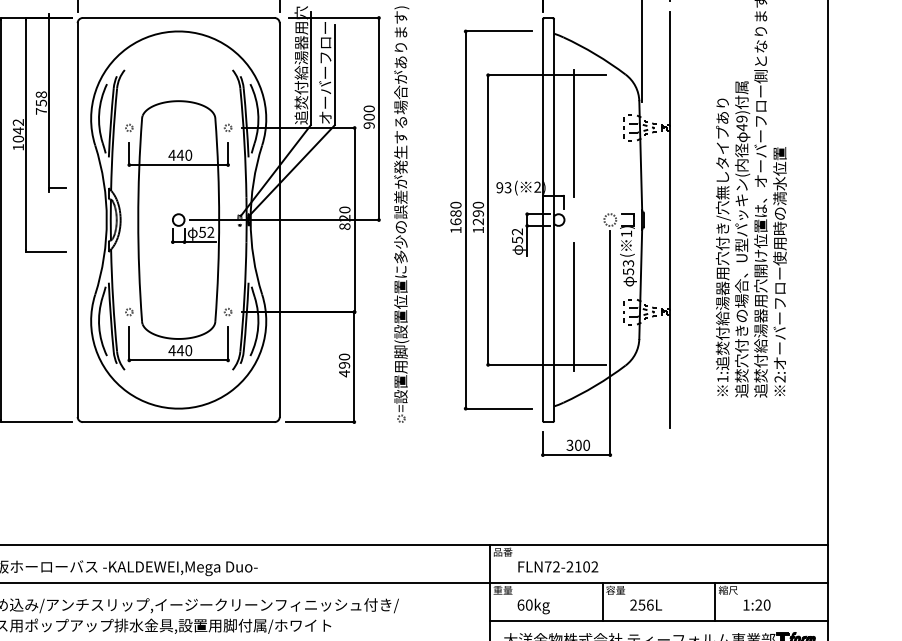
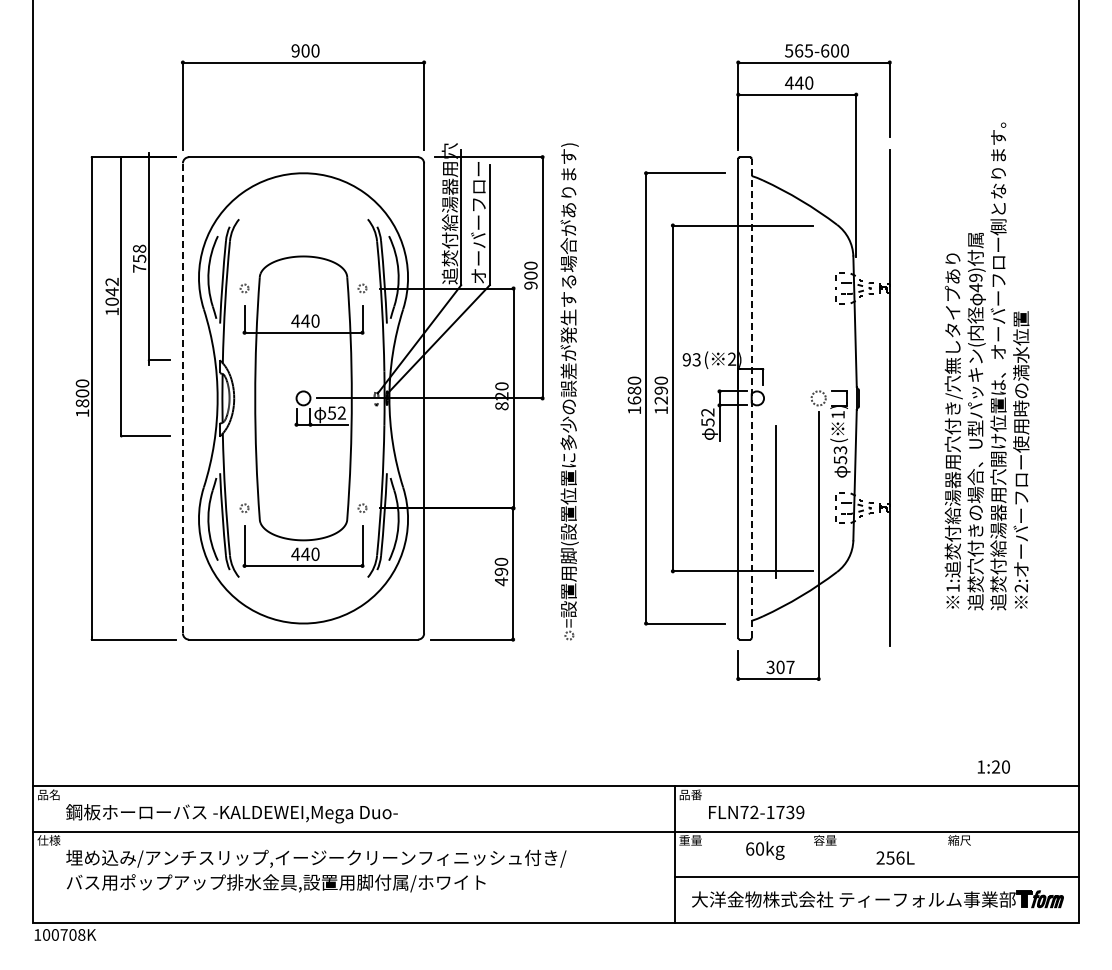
line: (574, 133) -> (775, 294), removed
line: (77, 219) -> (182, 397), solid -> dashed
line: (553, 220) -> (751, 398), solid -> dashed
text: (586, 445) -> (790, 667), 300 -> 307
text: (582, 566) -> (785, 812), FLN72-2102 -> FLN72-1739
line: (602, 602) -> (809, 854), removed
line: (715, 602) -> (944, 854), removed
text: (646, 604) -> (895, 857), moved
text: (756, 604) -> (993, 766), moved
text: (533, 606) -> (765, 850), moved

